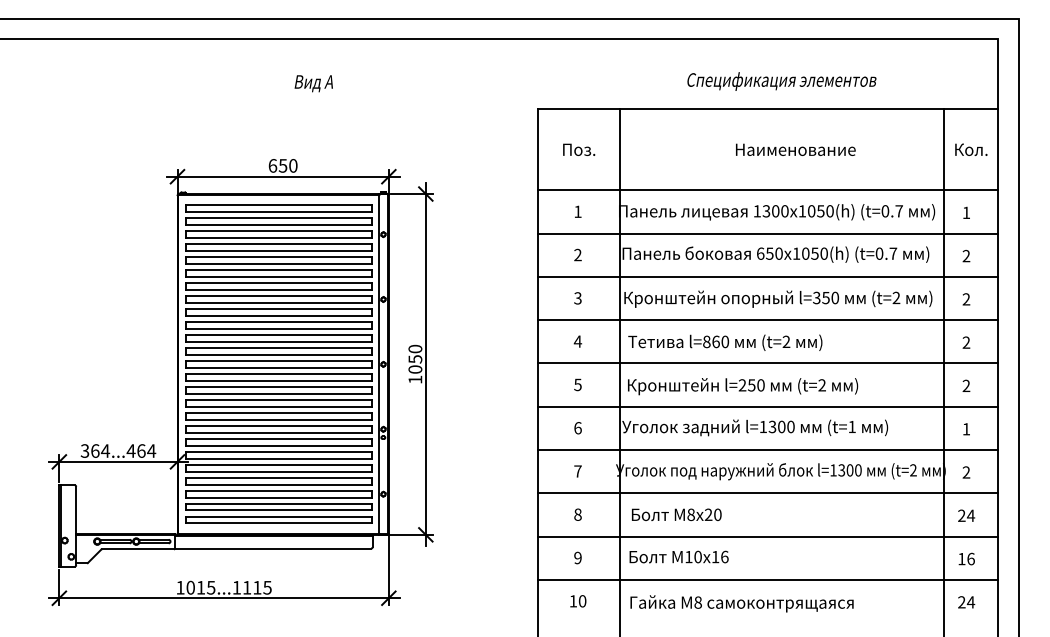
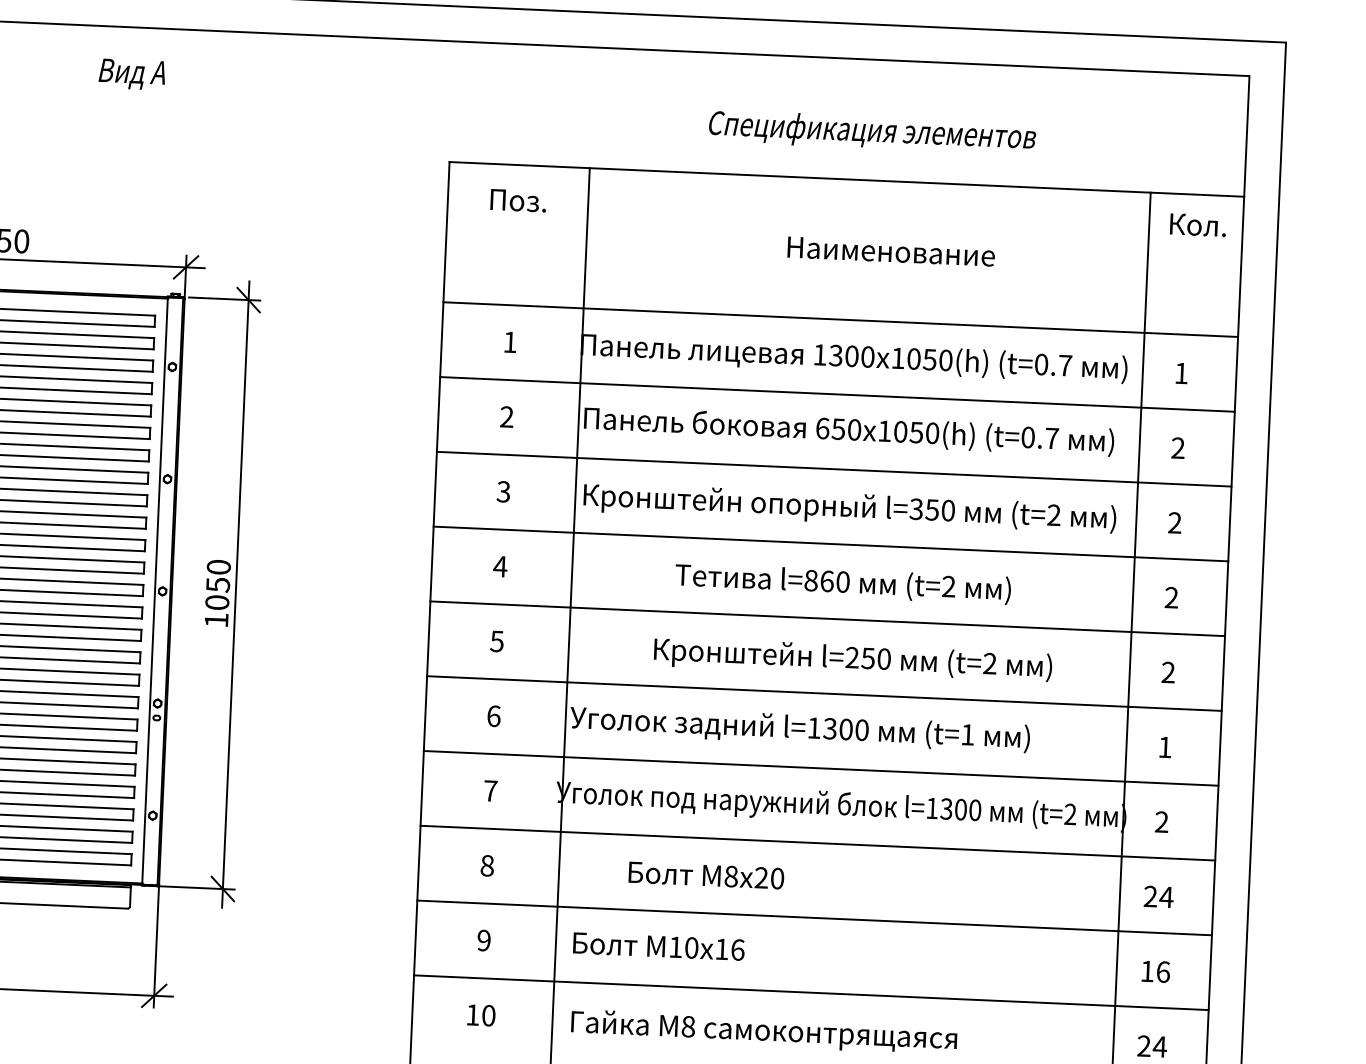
text: (313, 83) -> (131, 74), moved
text: (579, 149) -> (519, 200), moved
text: (971, 149) -> (1198, 224), moved
text: (725, 342) -> (843, 583), moved
text: (743, 386) -> (853, 659), moved
text: (676, 514) -> (706, 874), moved

